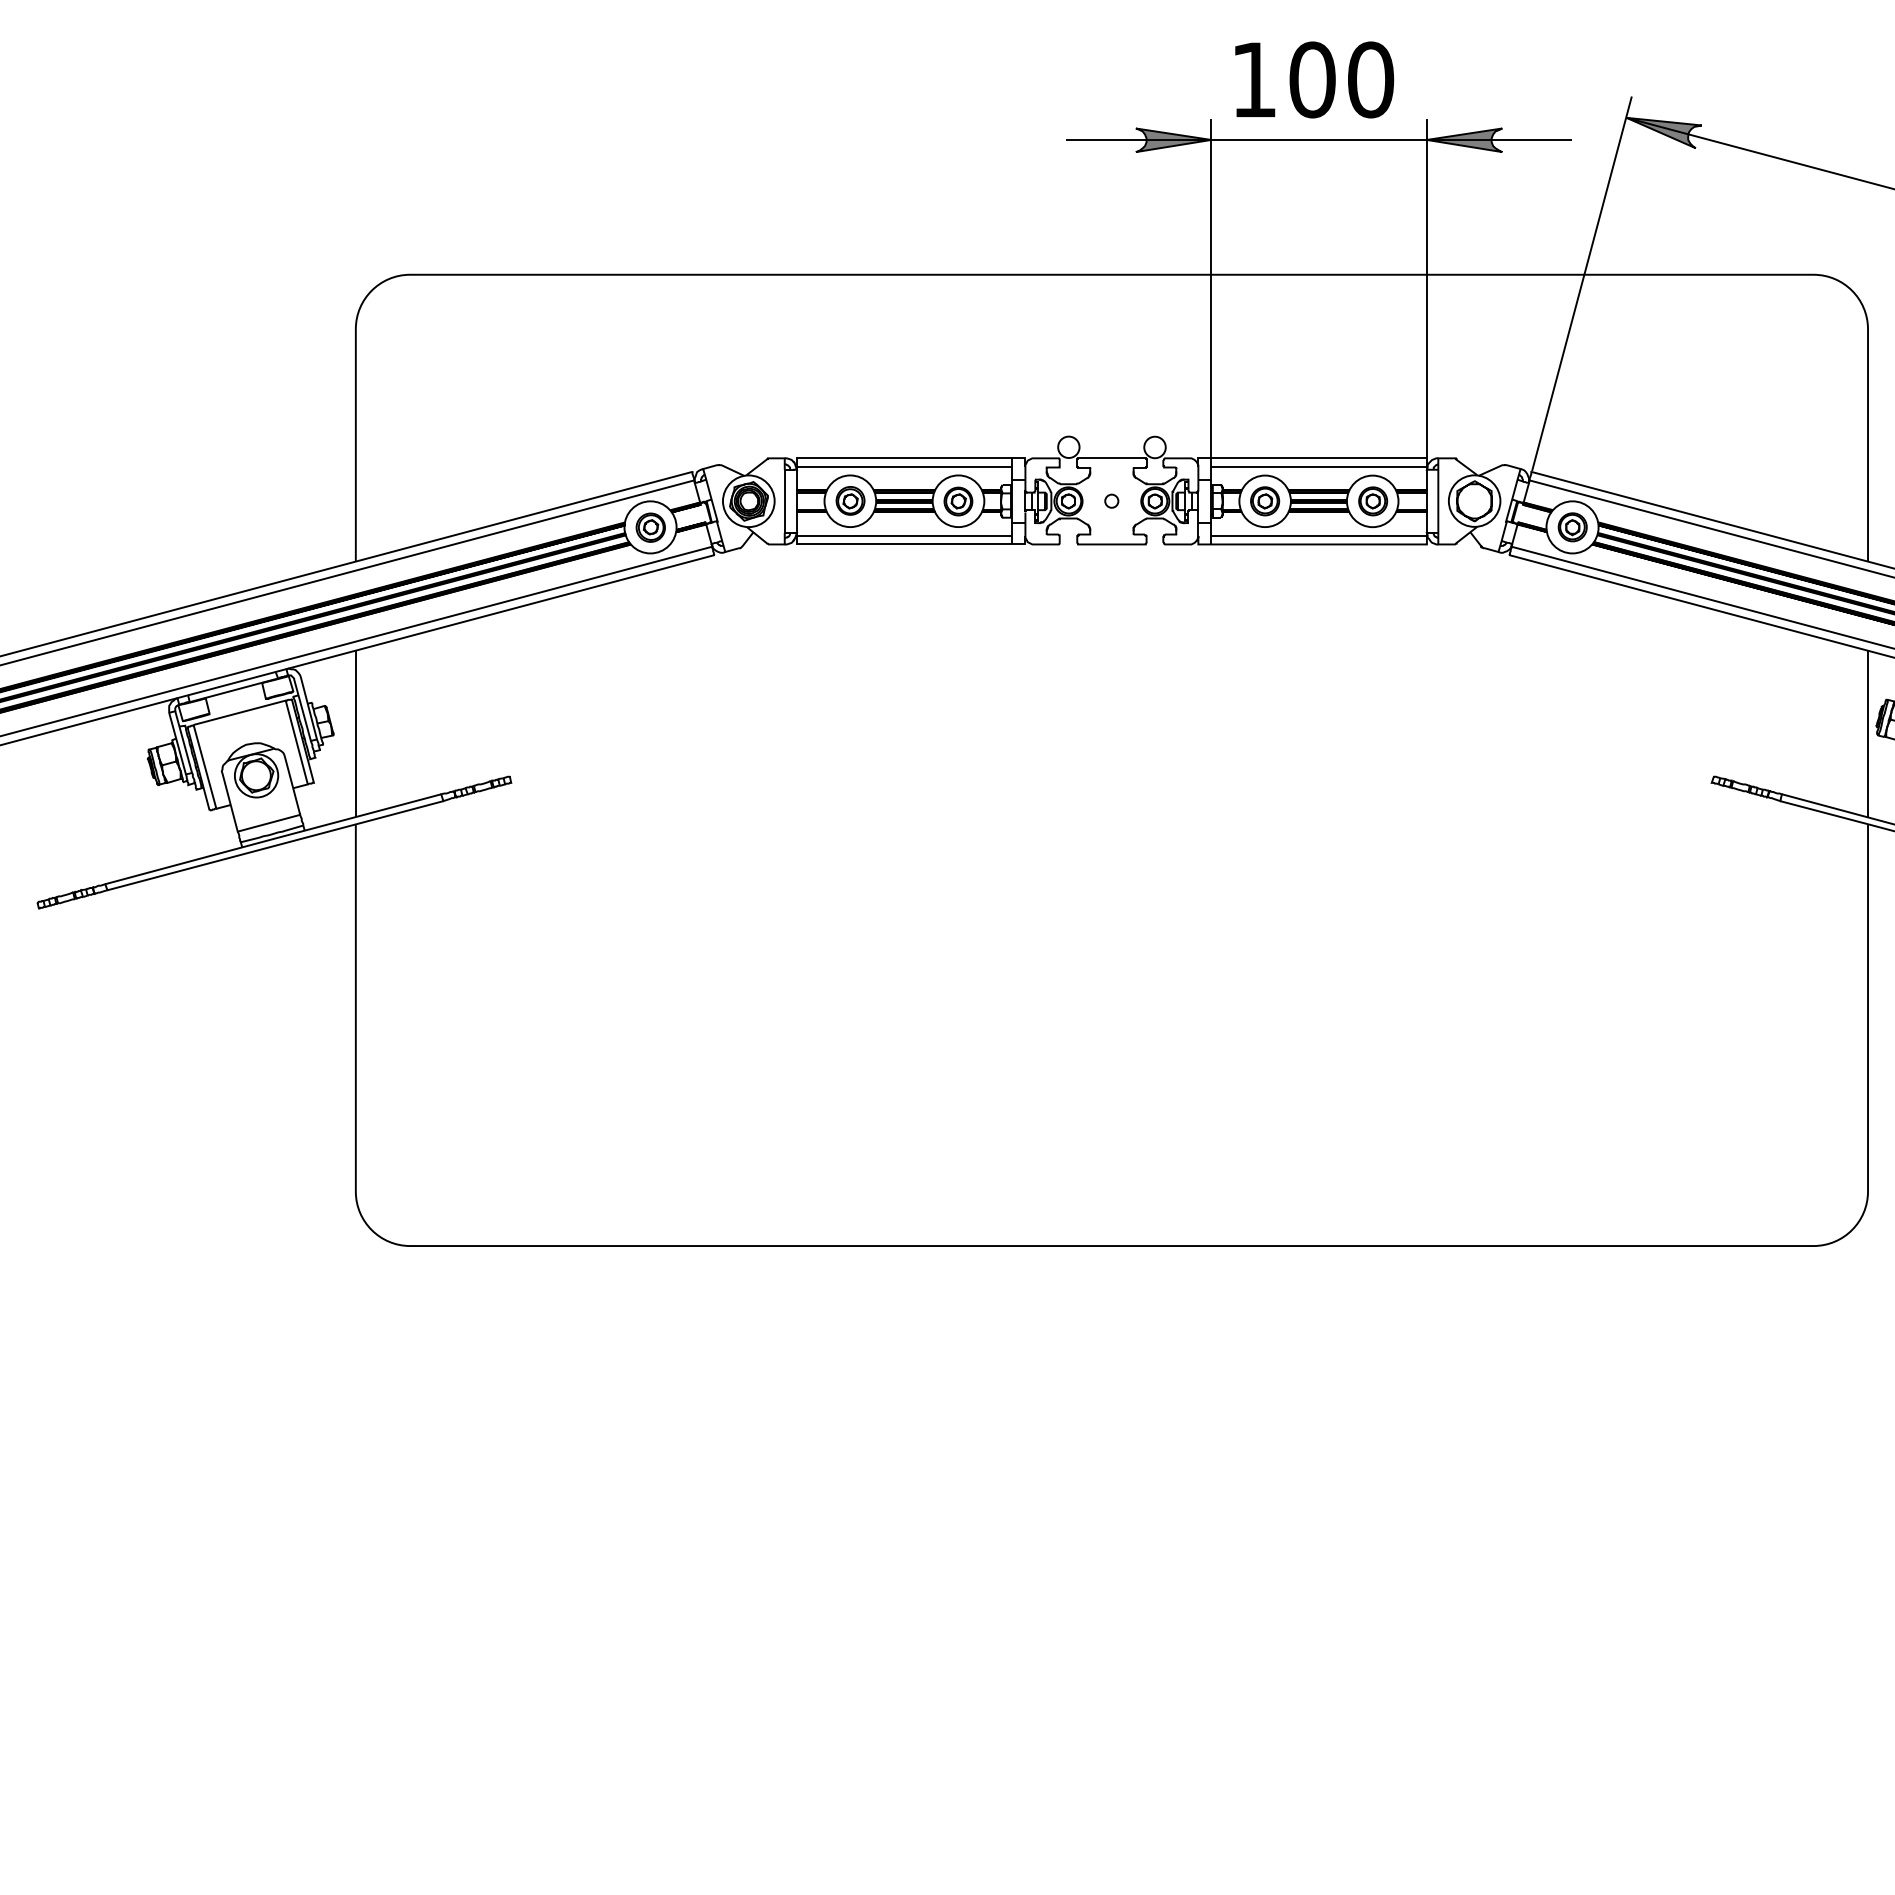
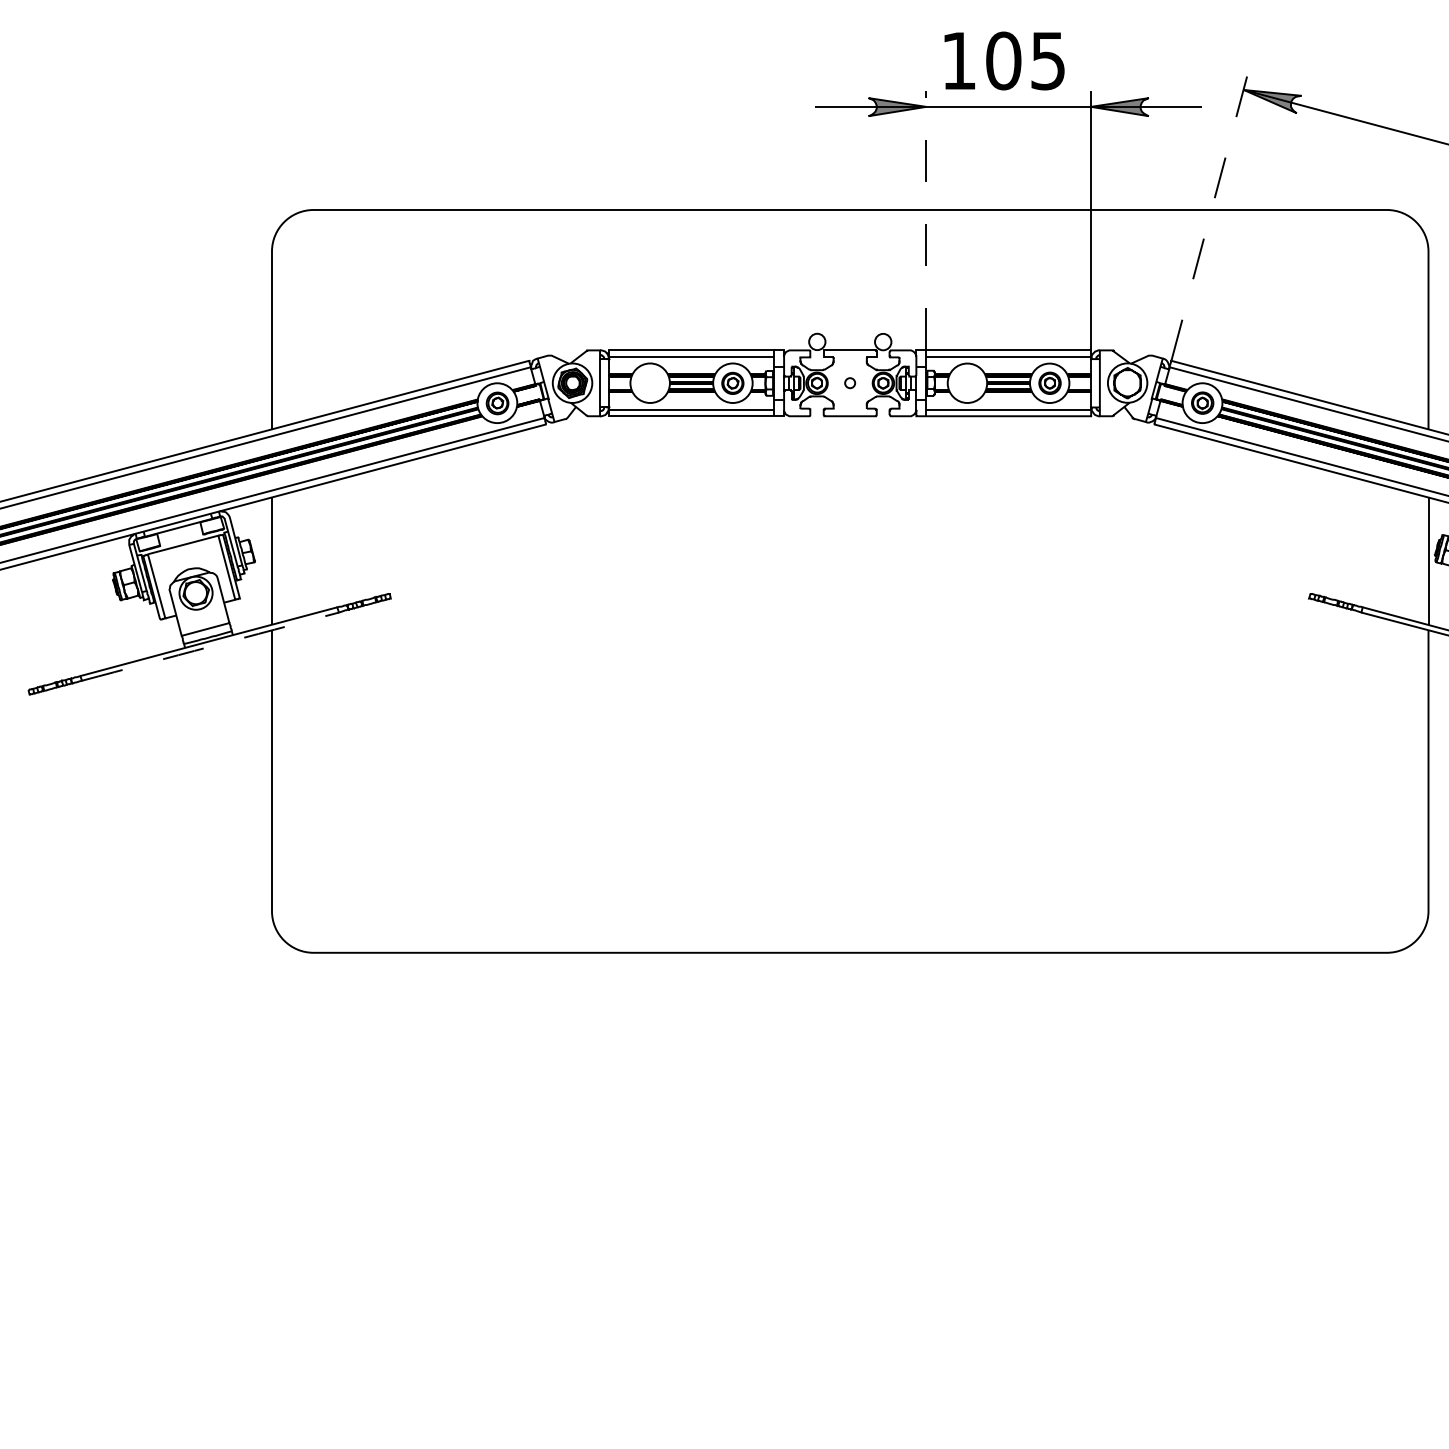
text: (1371, 79) -> (1048, 60), 100 -> 105
line: (1581, 283) -> (1209, 216), solid -> dashed
line: (1211, 287) -> (926, 219), solid -> dashed
part: (850, 500) -> (650, 382), removed
part: (1265, 501) -> (967, 383), removed
arc: (275, 845) -> (210, 646), solid -> dashed

